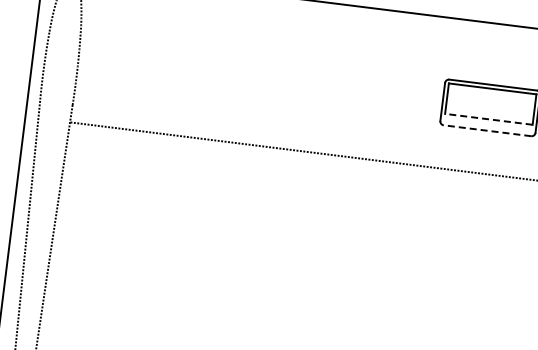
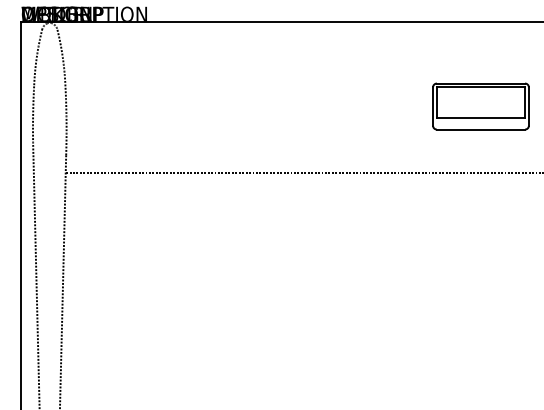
line: (488, 119) -> (480, 118), dashed -> solid
line: (486, 130) -> (480, 129), dashed -> solid

